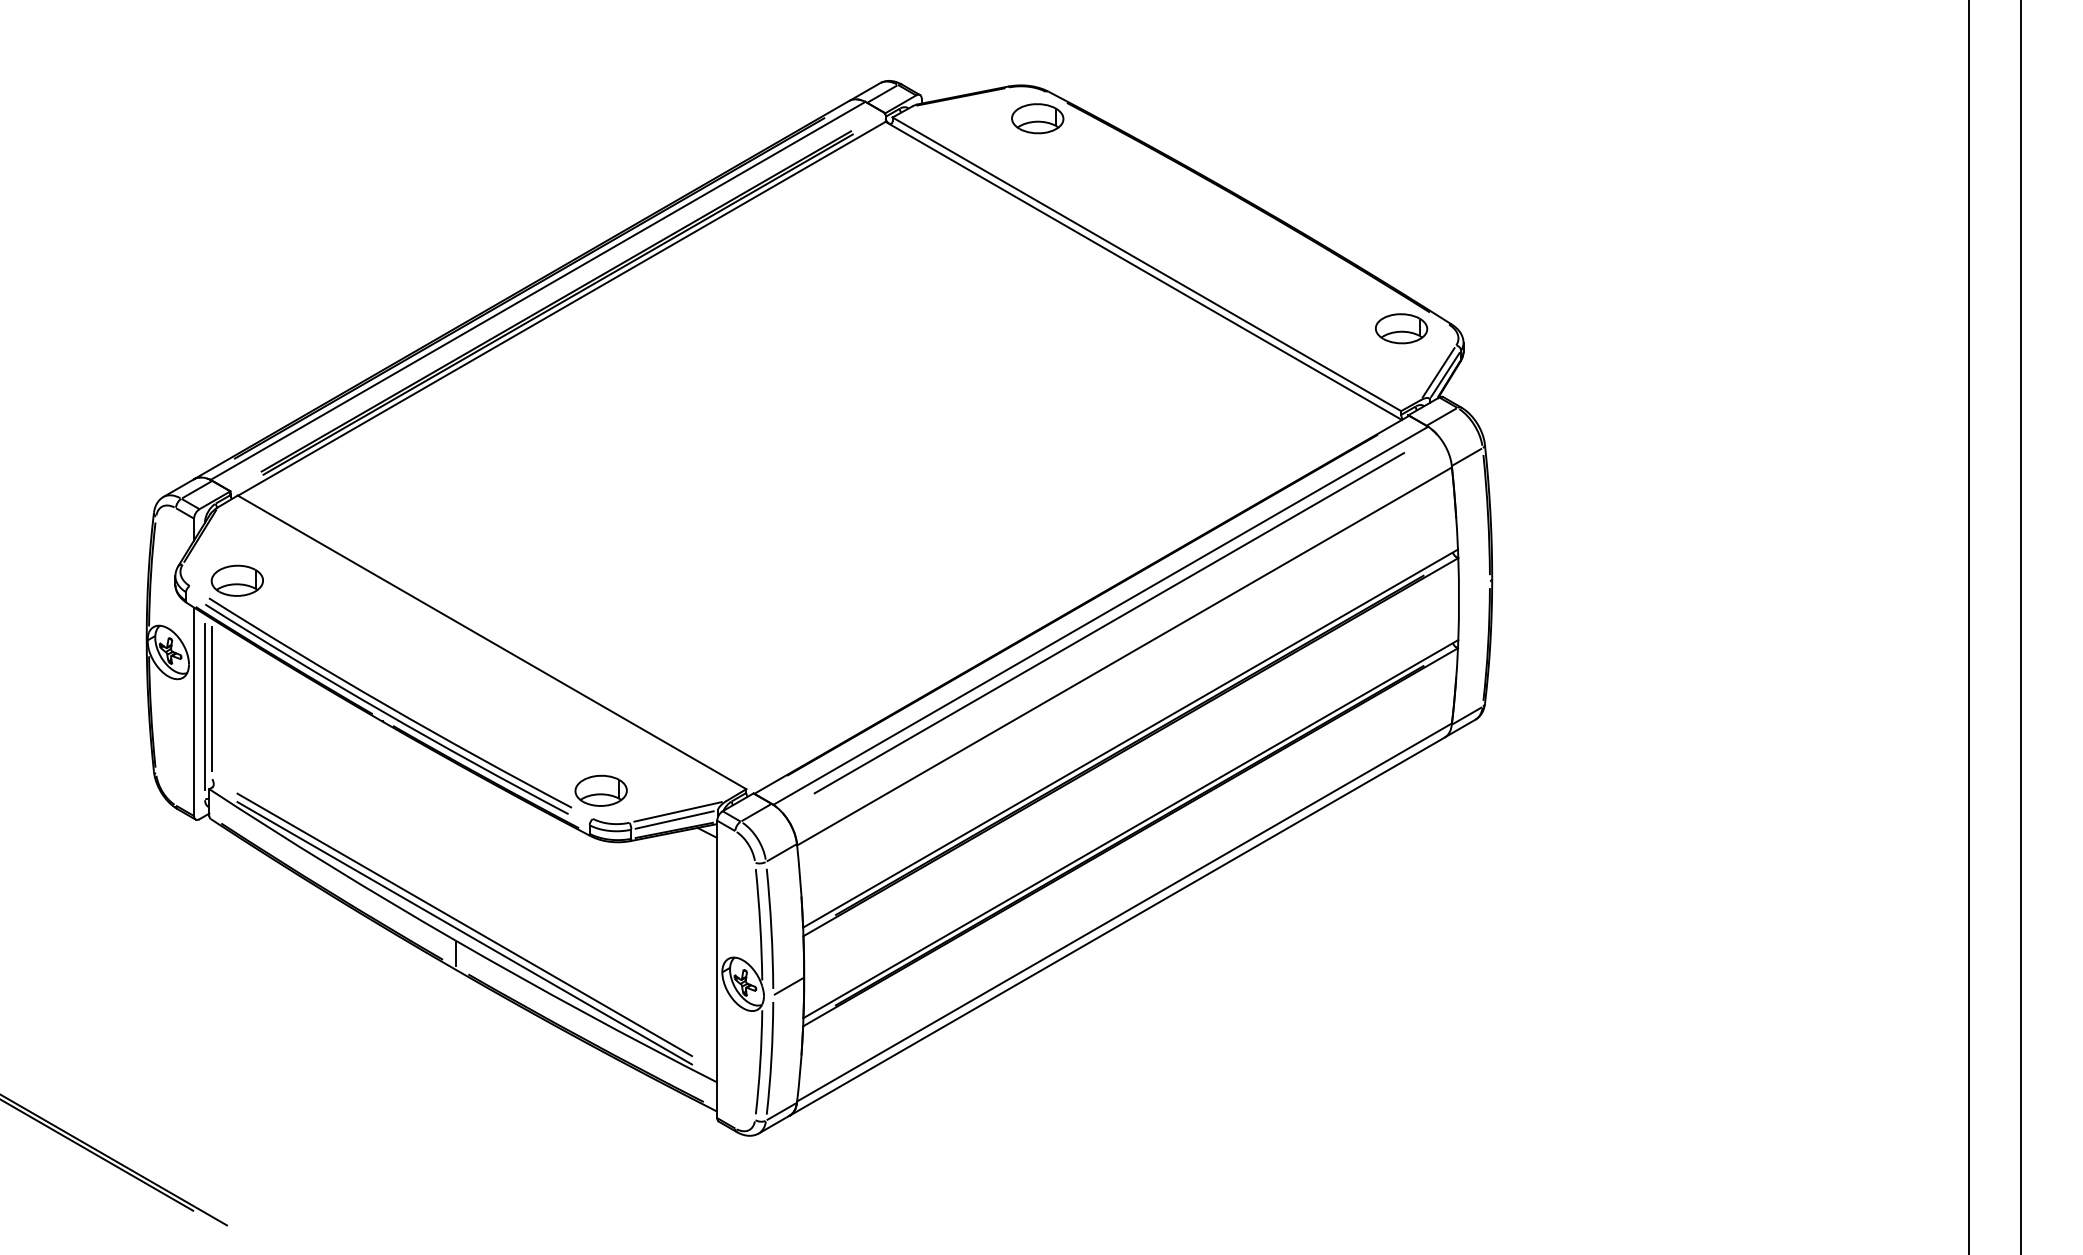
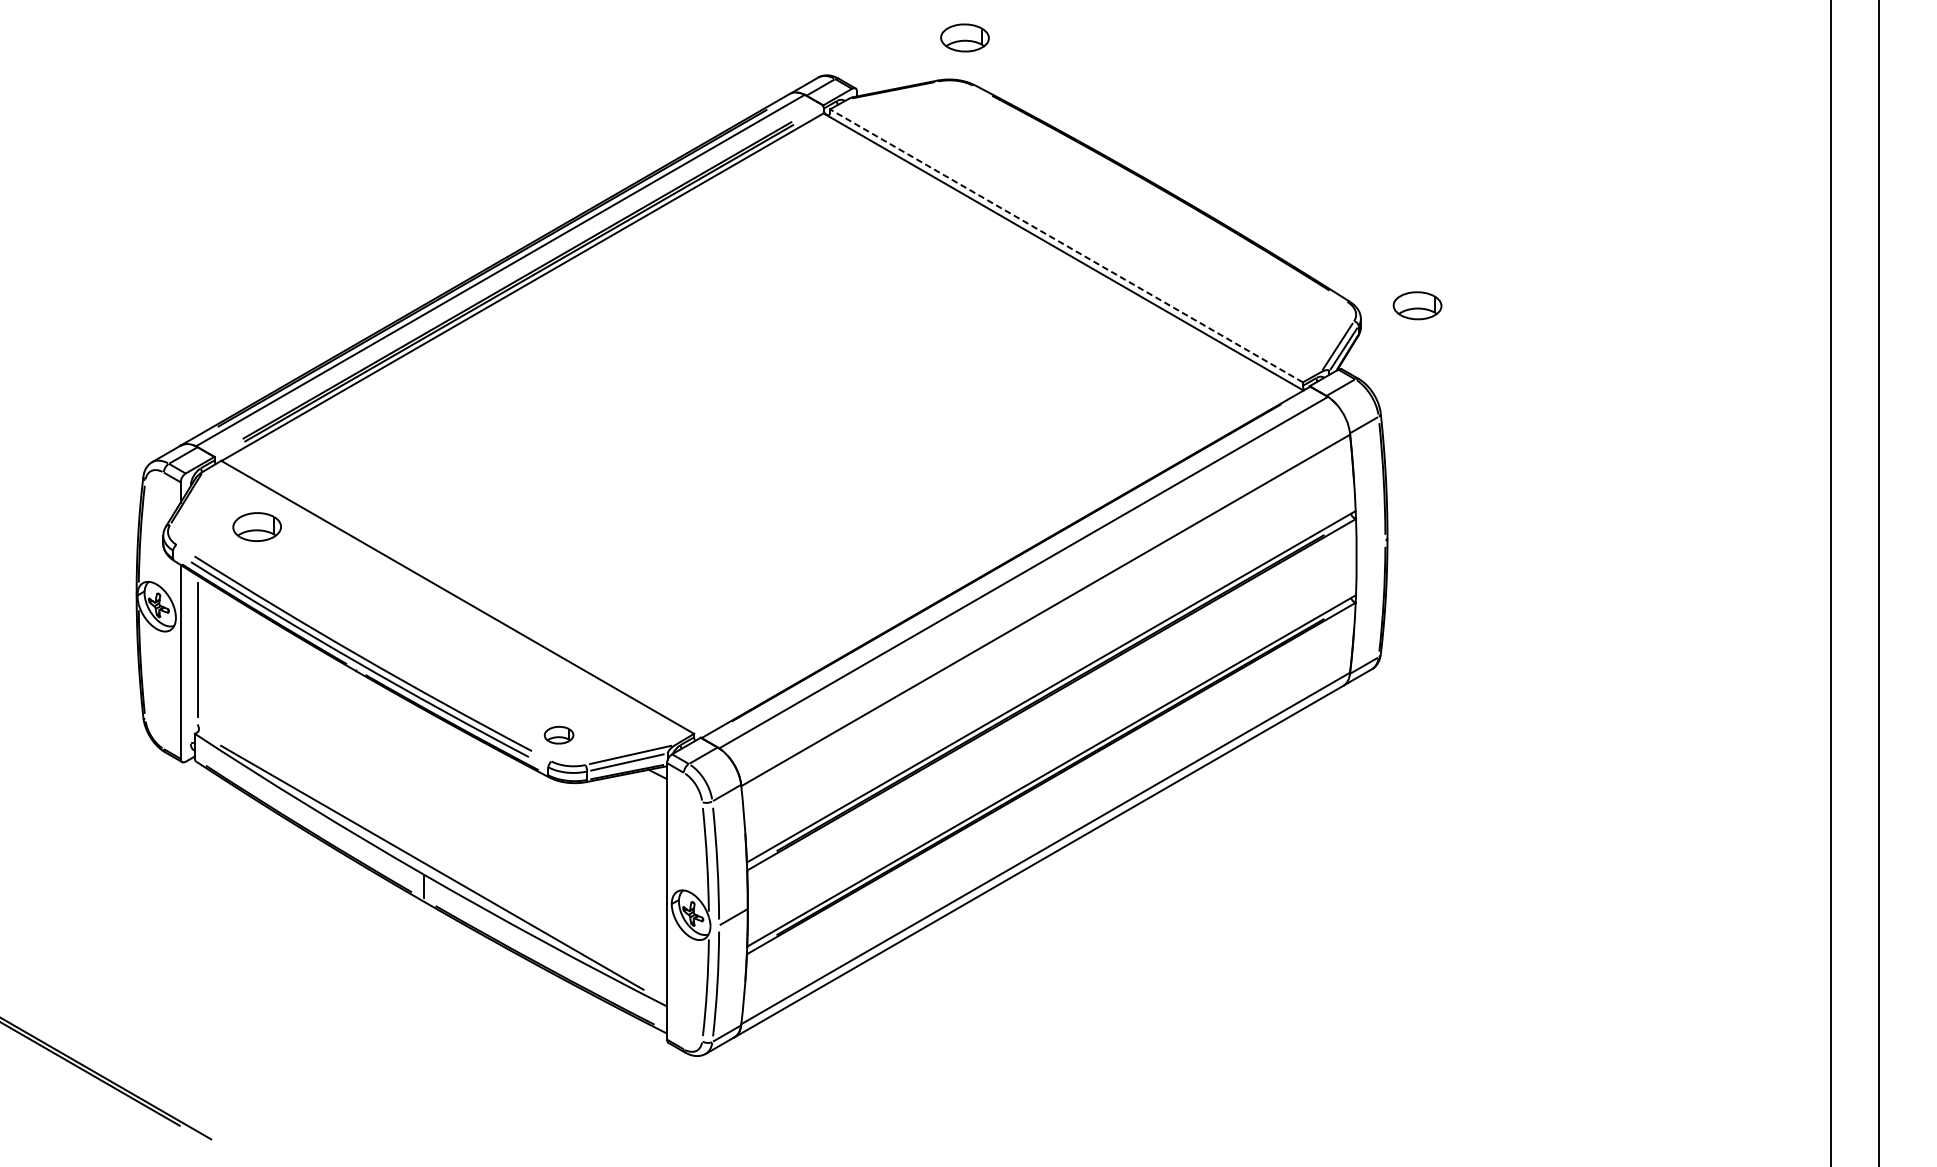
part: (1037, 118) -> (964, 37), moved
line: (1146, 264) -> (1066, 246), solid -> dashed
part: (1401, 328) -> (1417, 305), moved
part: (236, 580) -> (256, 526), moved
line: (1109, 623) -> (1031, 579), removed
line: (205, 706) -> (191, 656), removed
part: (600, 790) -> (558, 735), size x0.6
line: (464, 924) -> (432, 859), removed

